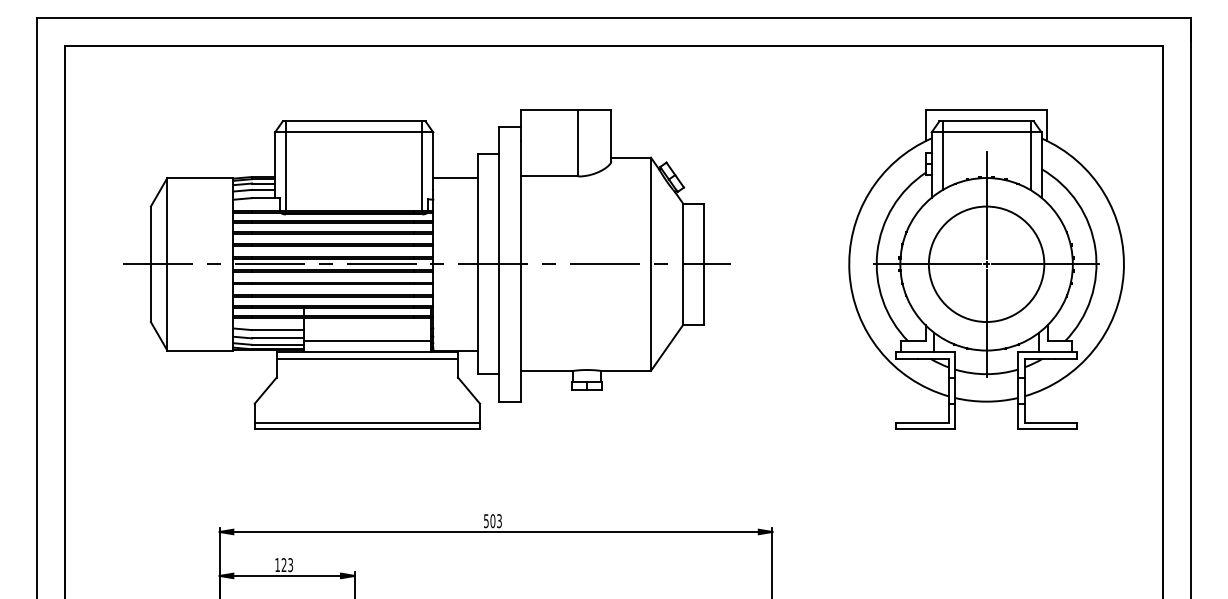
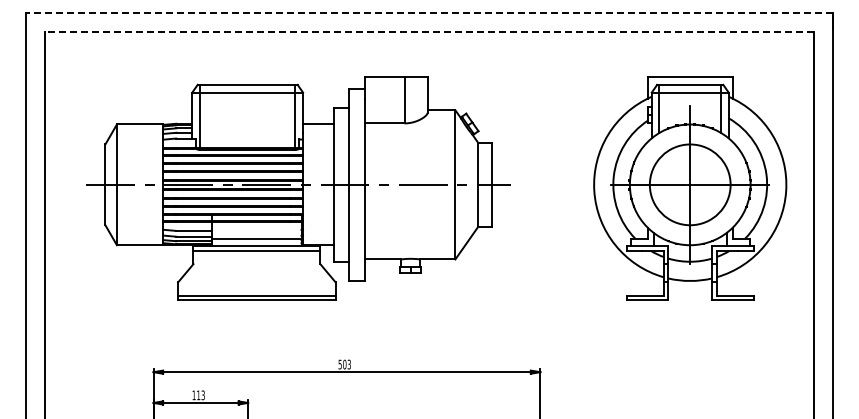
line: (614, 17) -> (429, 12), solid -> dashed
line: (614, 45) -> (429, 31), solid -> dashed
text: (283, 563) -> (198, 394), 123 -> 113

